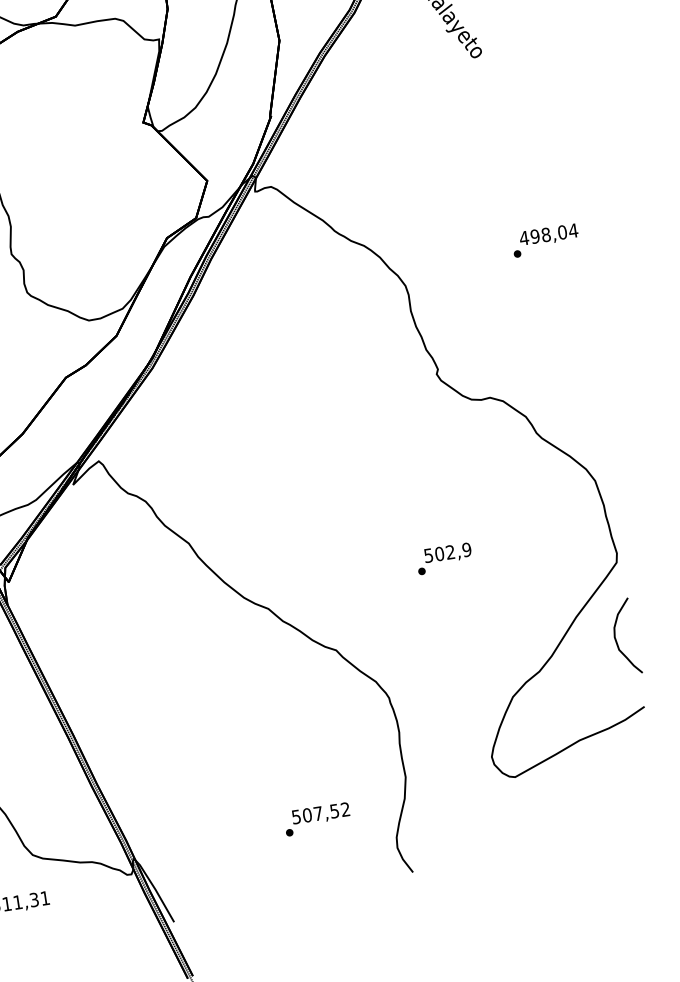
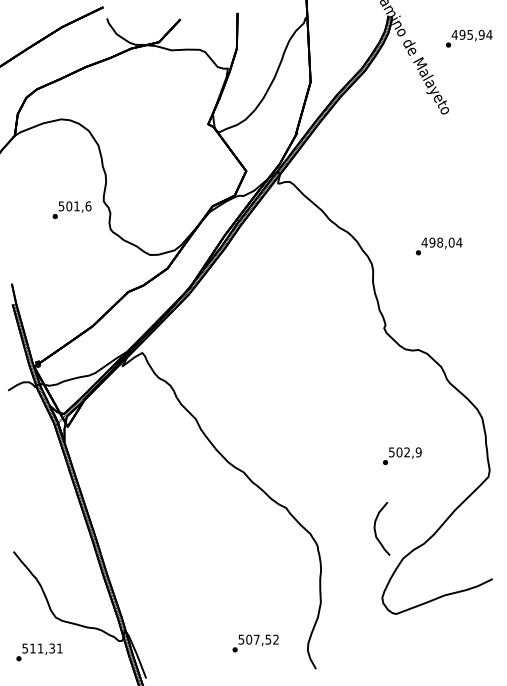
text: (546, 240) -> (439, 246), moved
text: (444, 559) -> (402, 456), moved
curve: (618, 641) -> (376, 531), moved
text: (317, 819) -> (255, 643), moved

